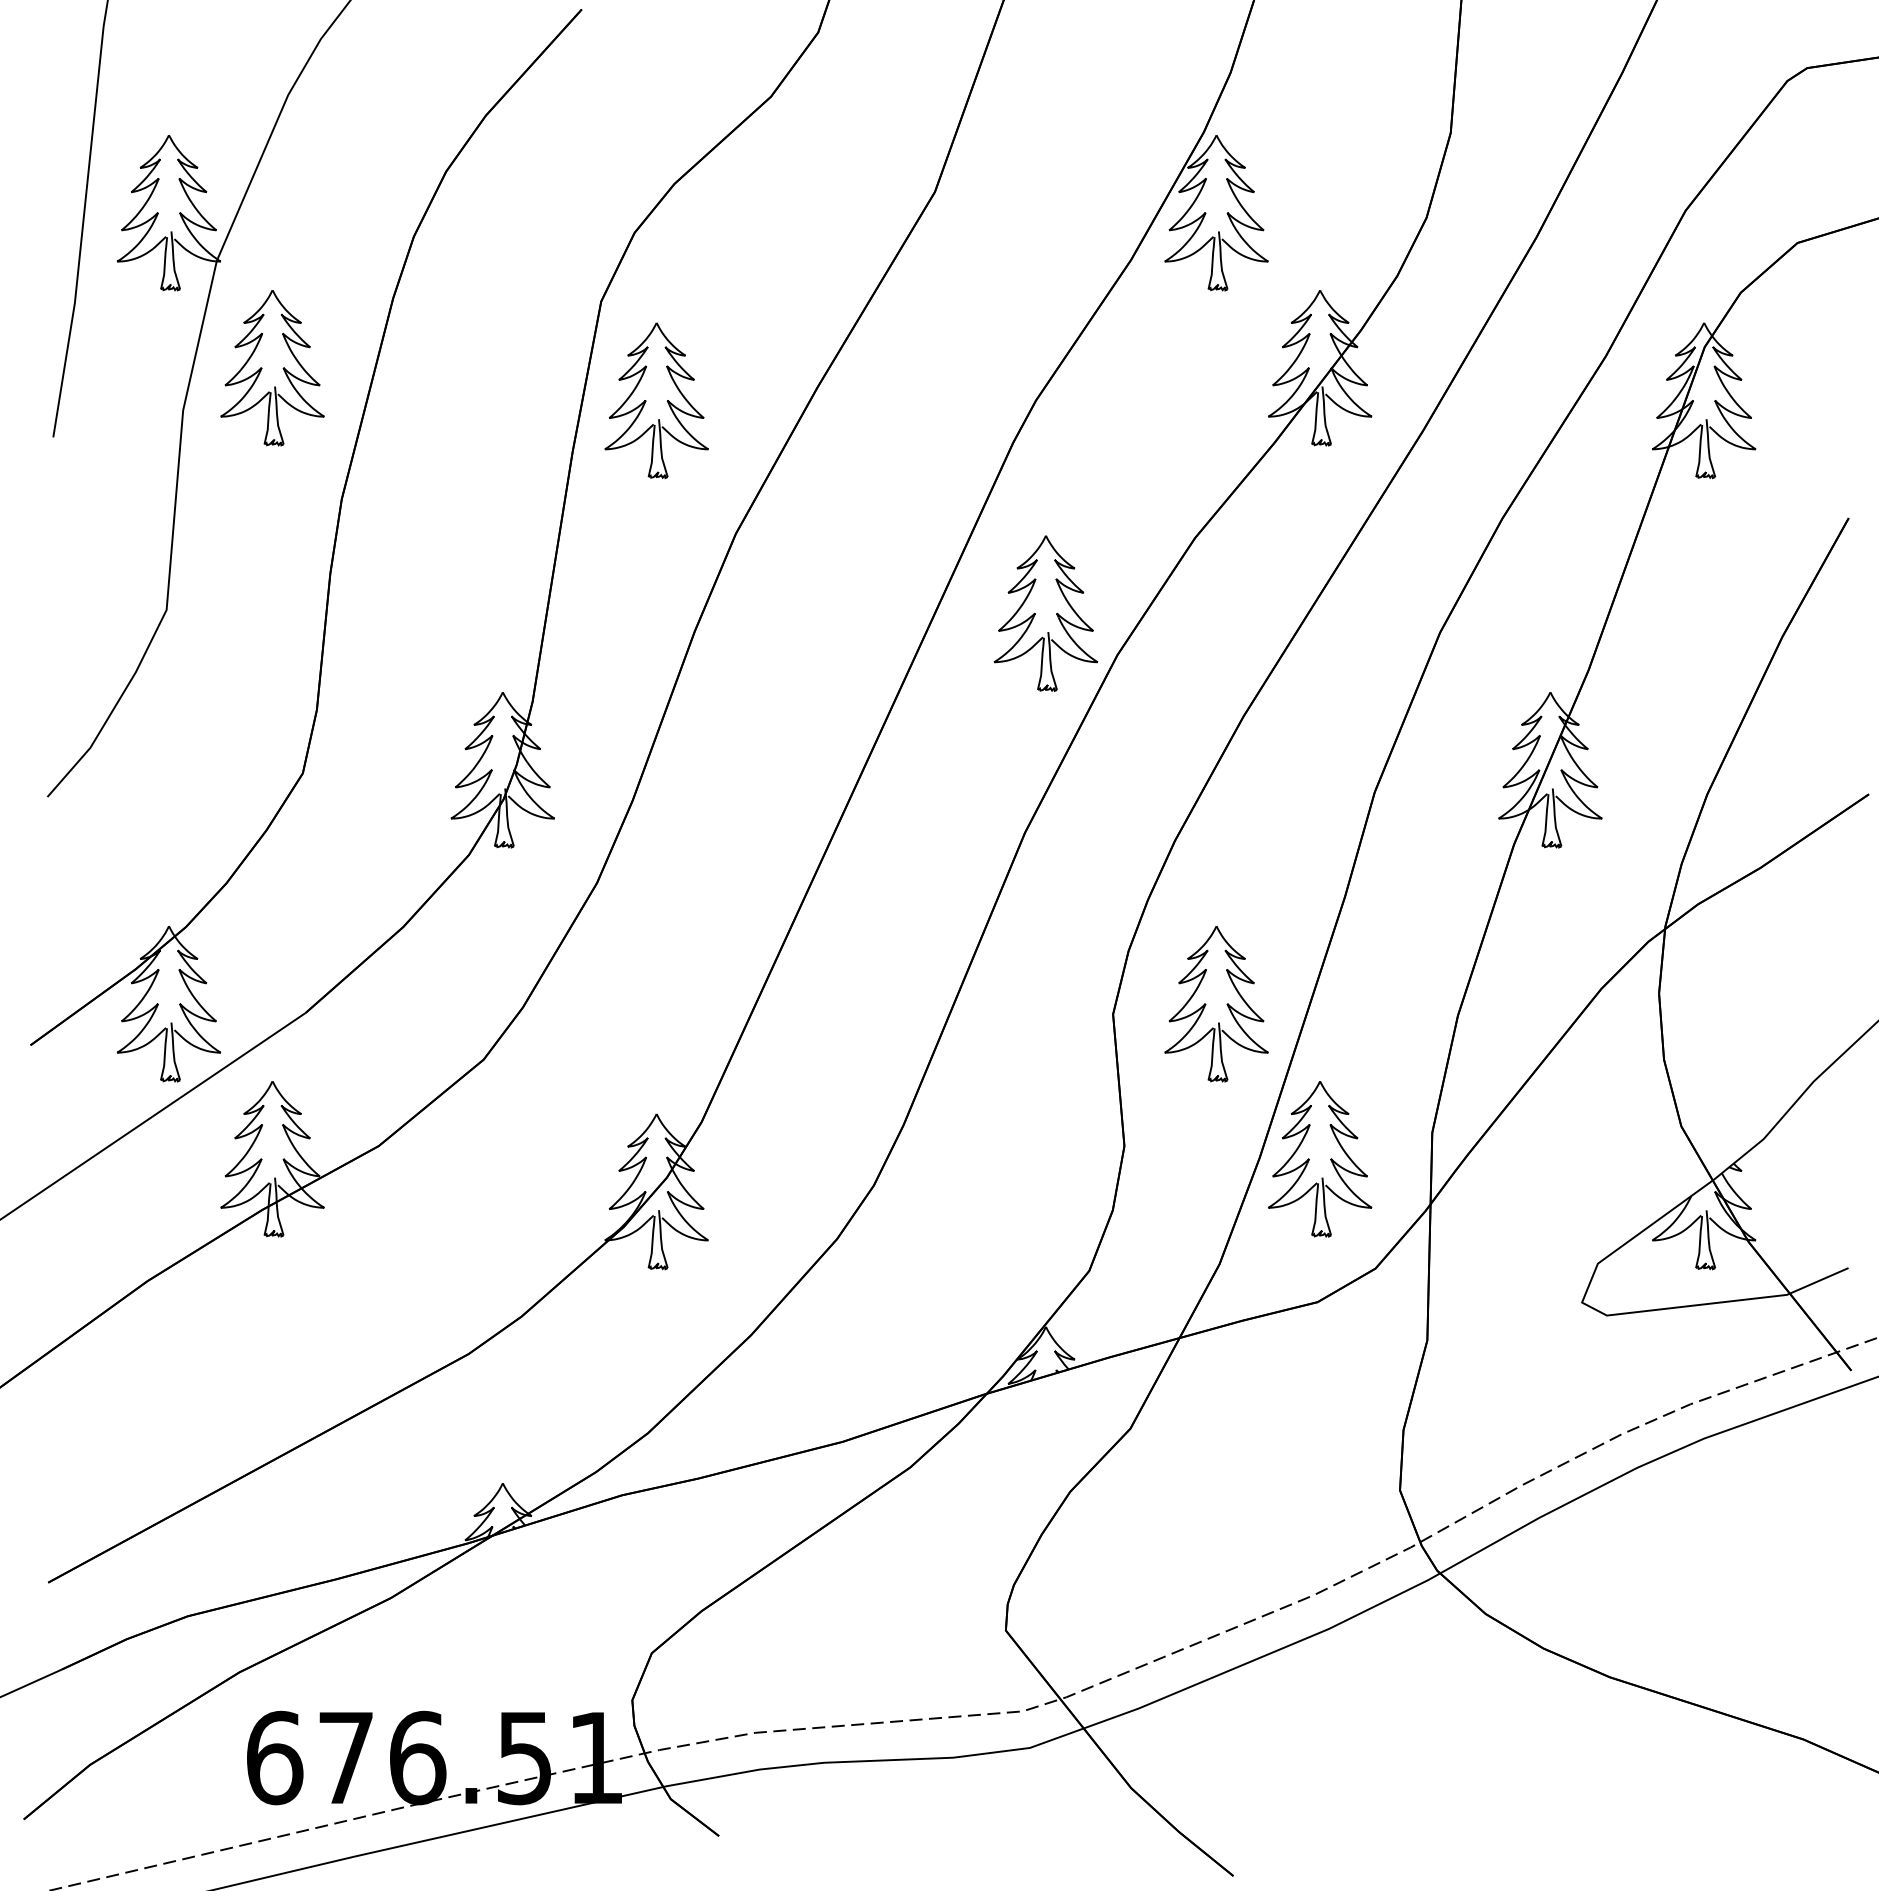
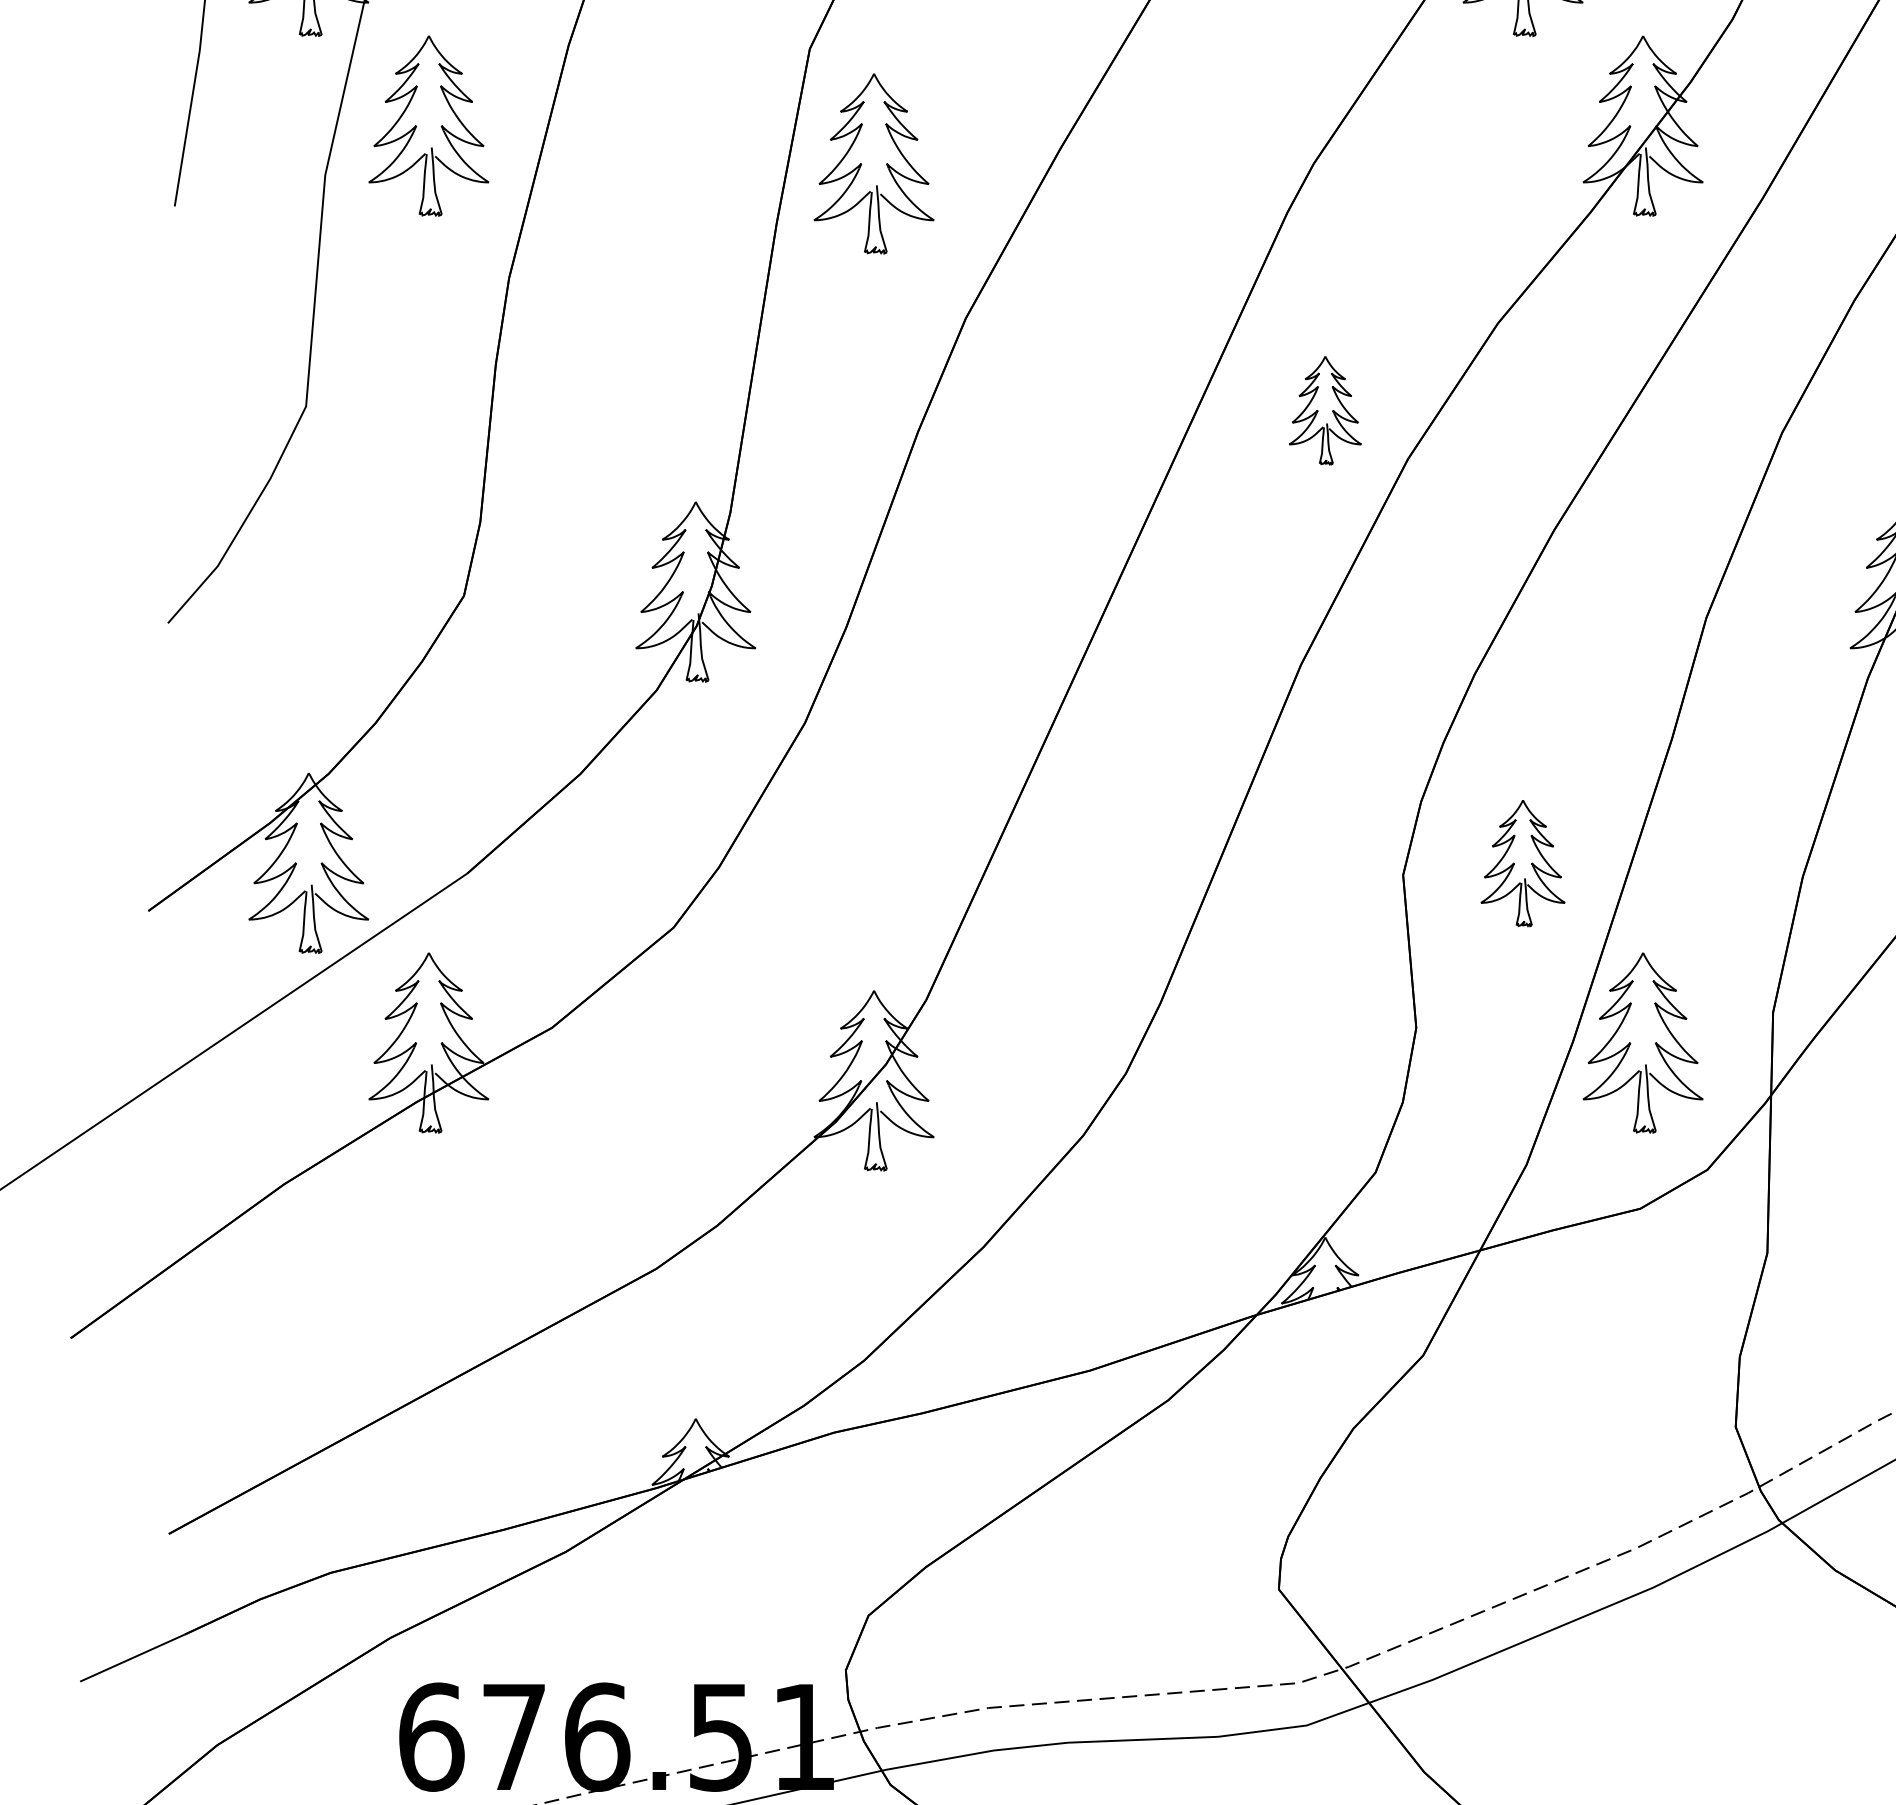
part: (1045, 613) -> (1324, 410), size x0.6
part: (1216, 1004) -> (1523, 863), size x0.7

